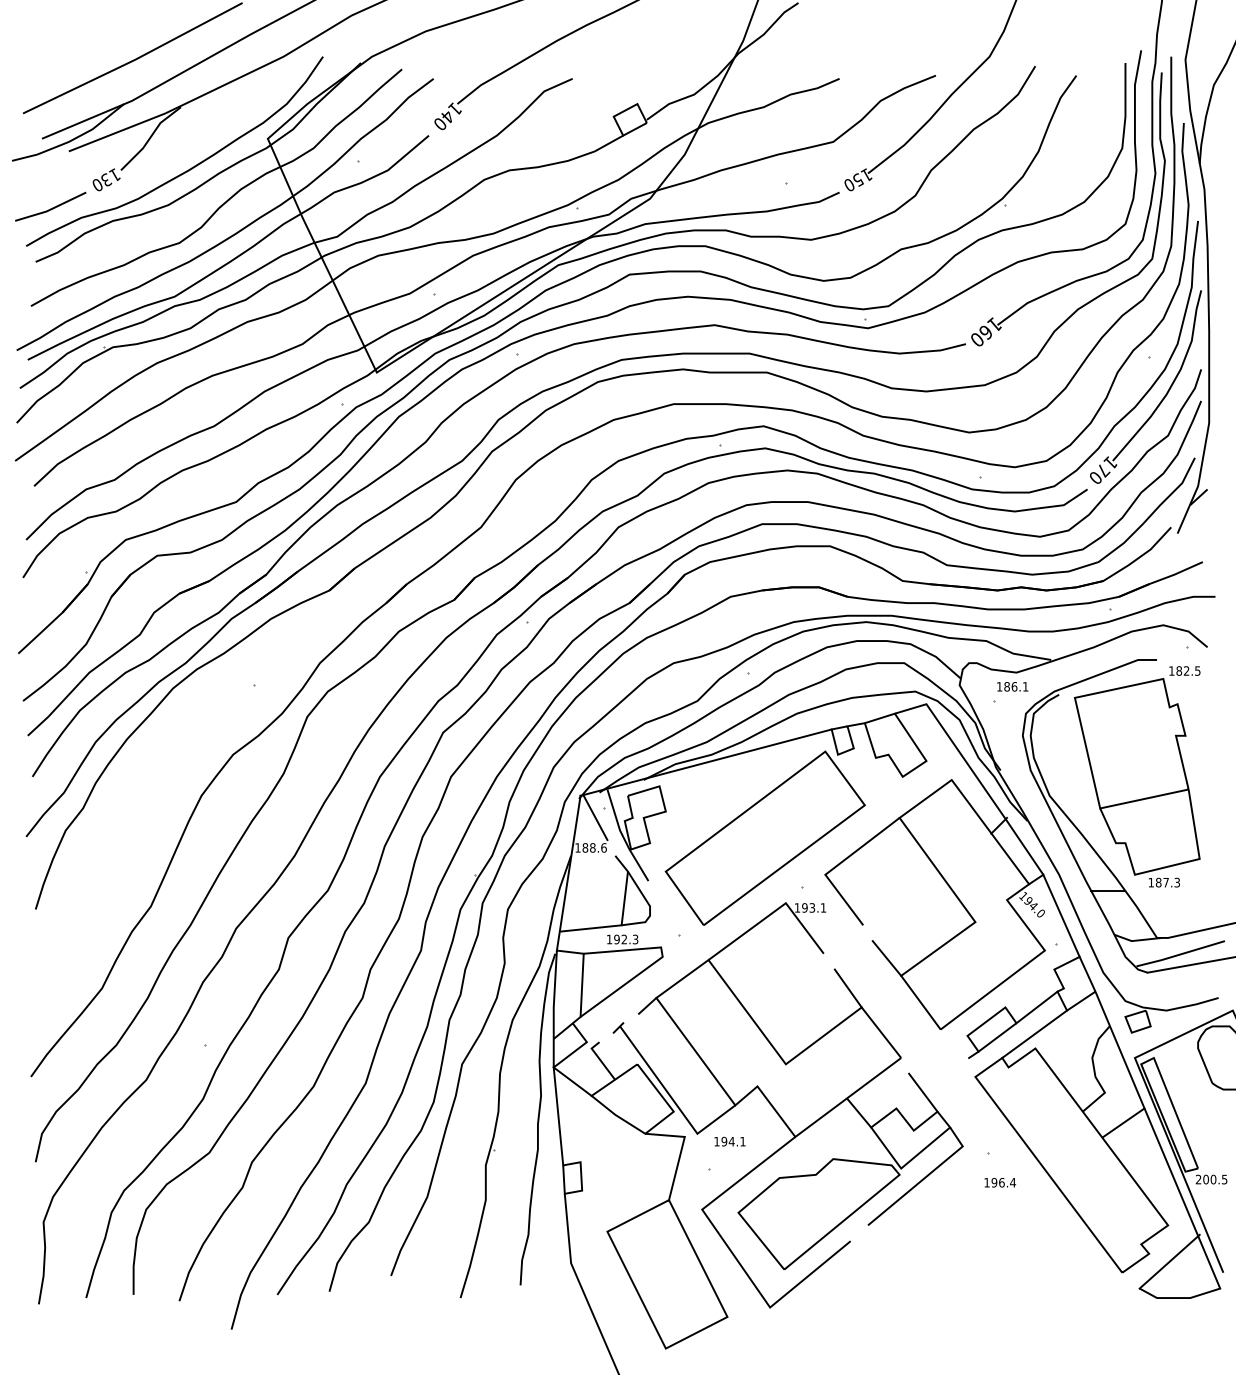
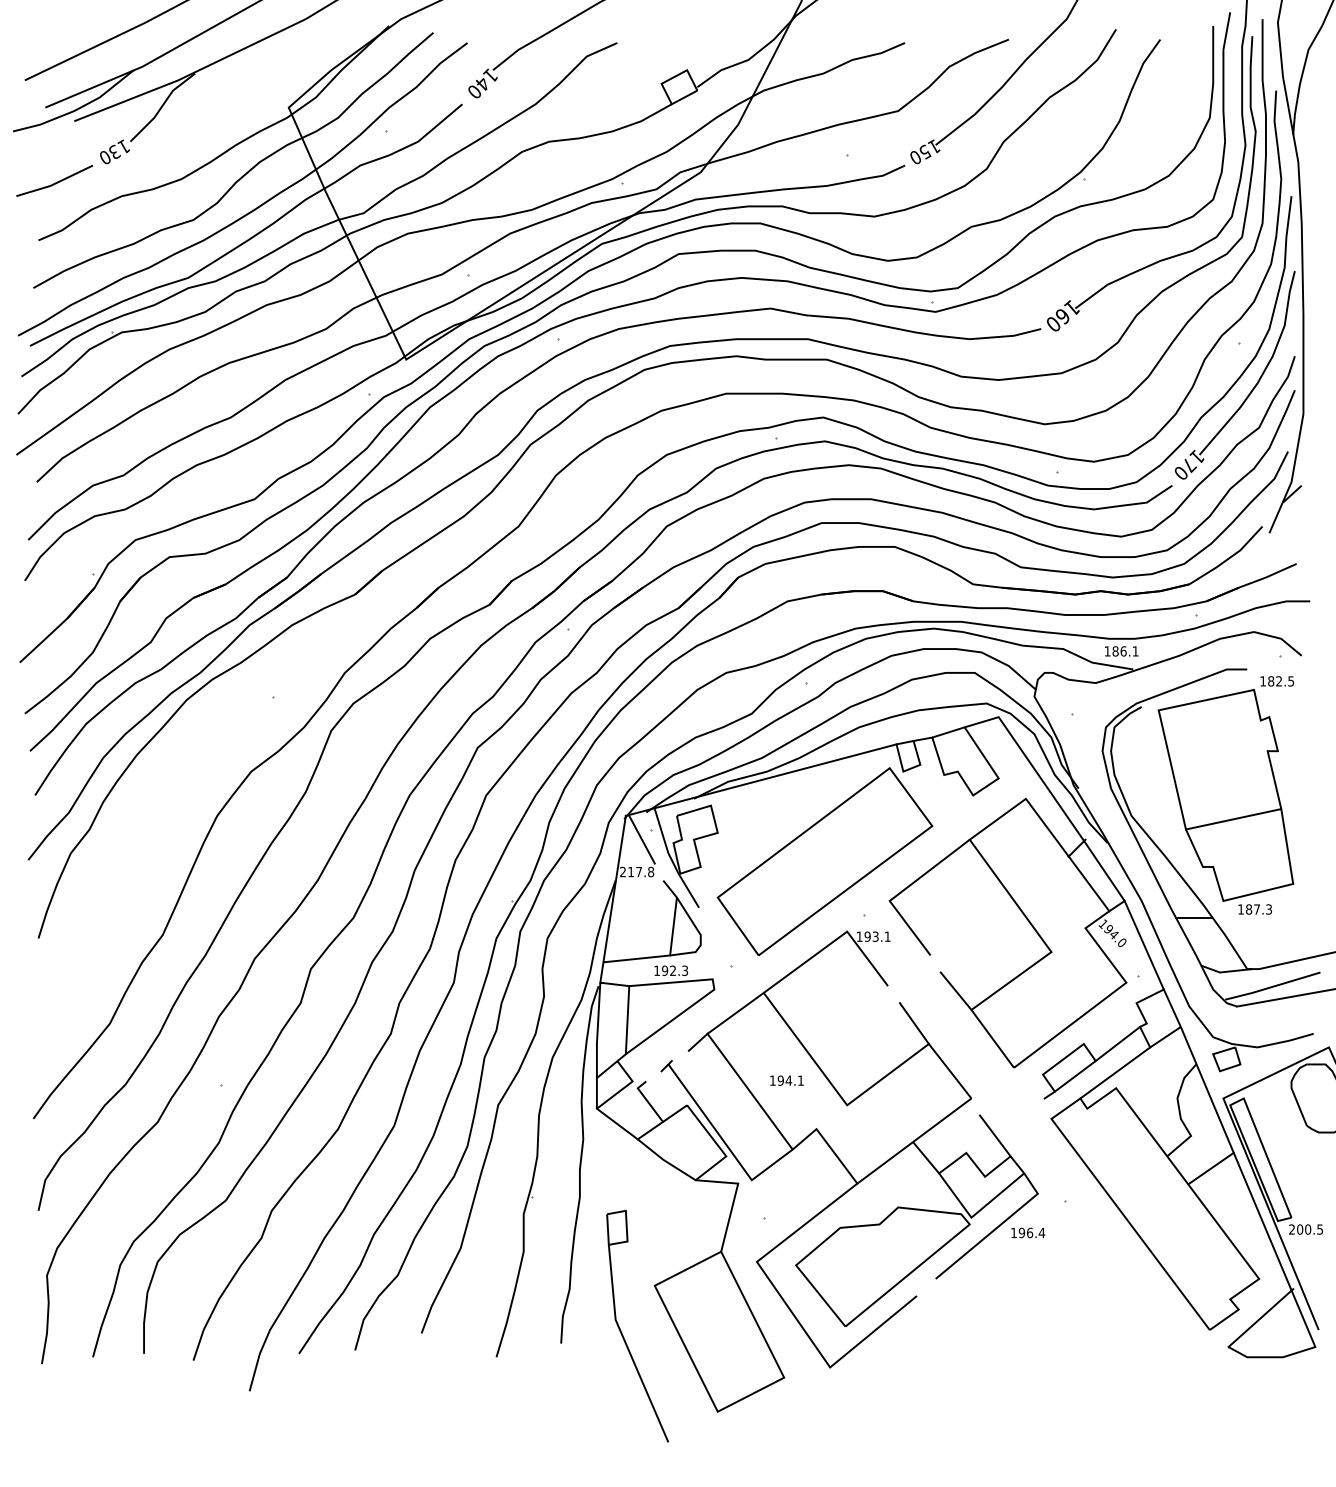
curve: (186, 170) -> (201, 141), removed
text: (1012, 686) -> (1121, 651), moved
text: (591, 847) -> (637, 871), 188.6 -> 217.8
line: (557, 1116) -> (601, 1161), removed
text: (729, 1141) -> (786, 1080), moved
text: (1000, 1182) -> (1028, 1232), moved

